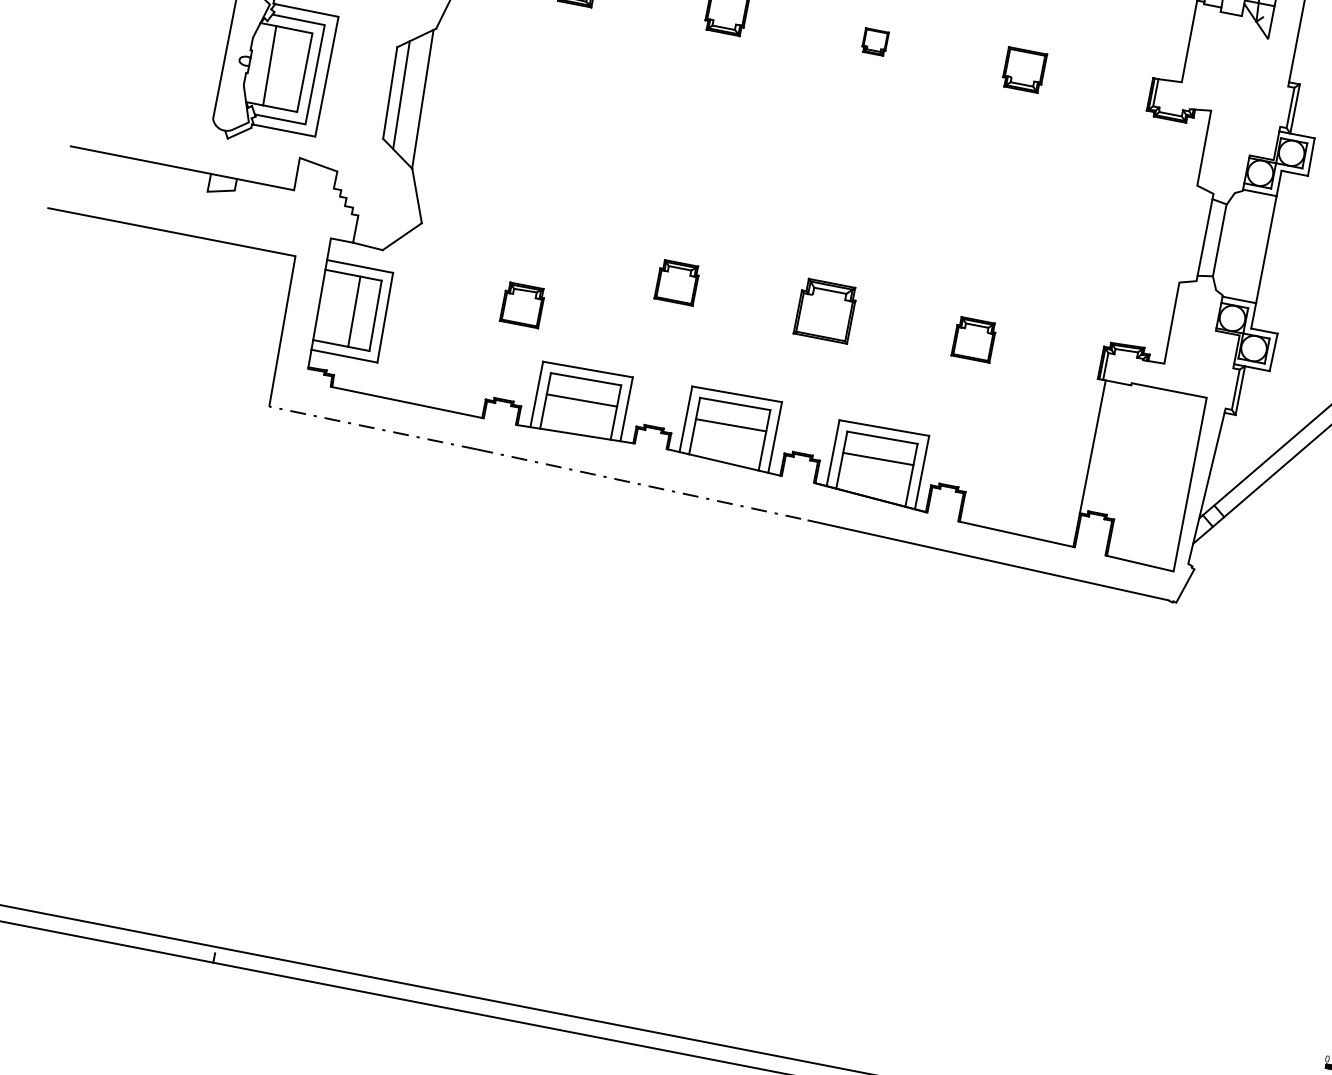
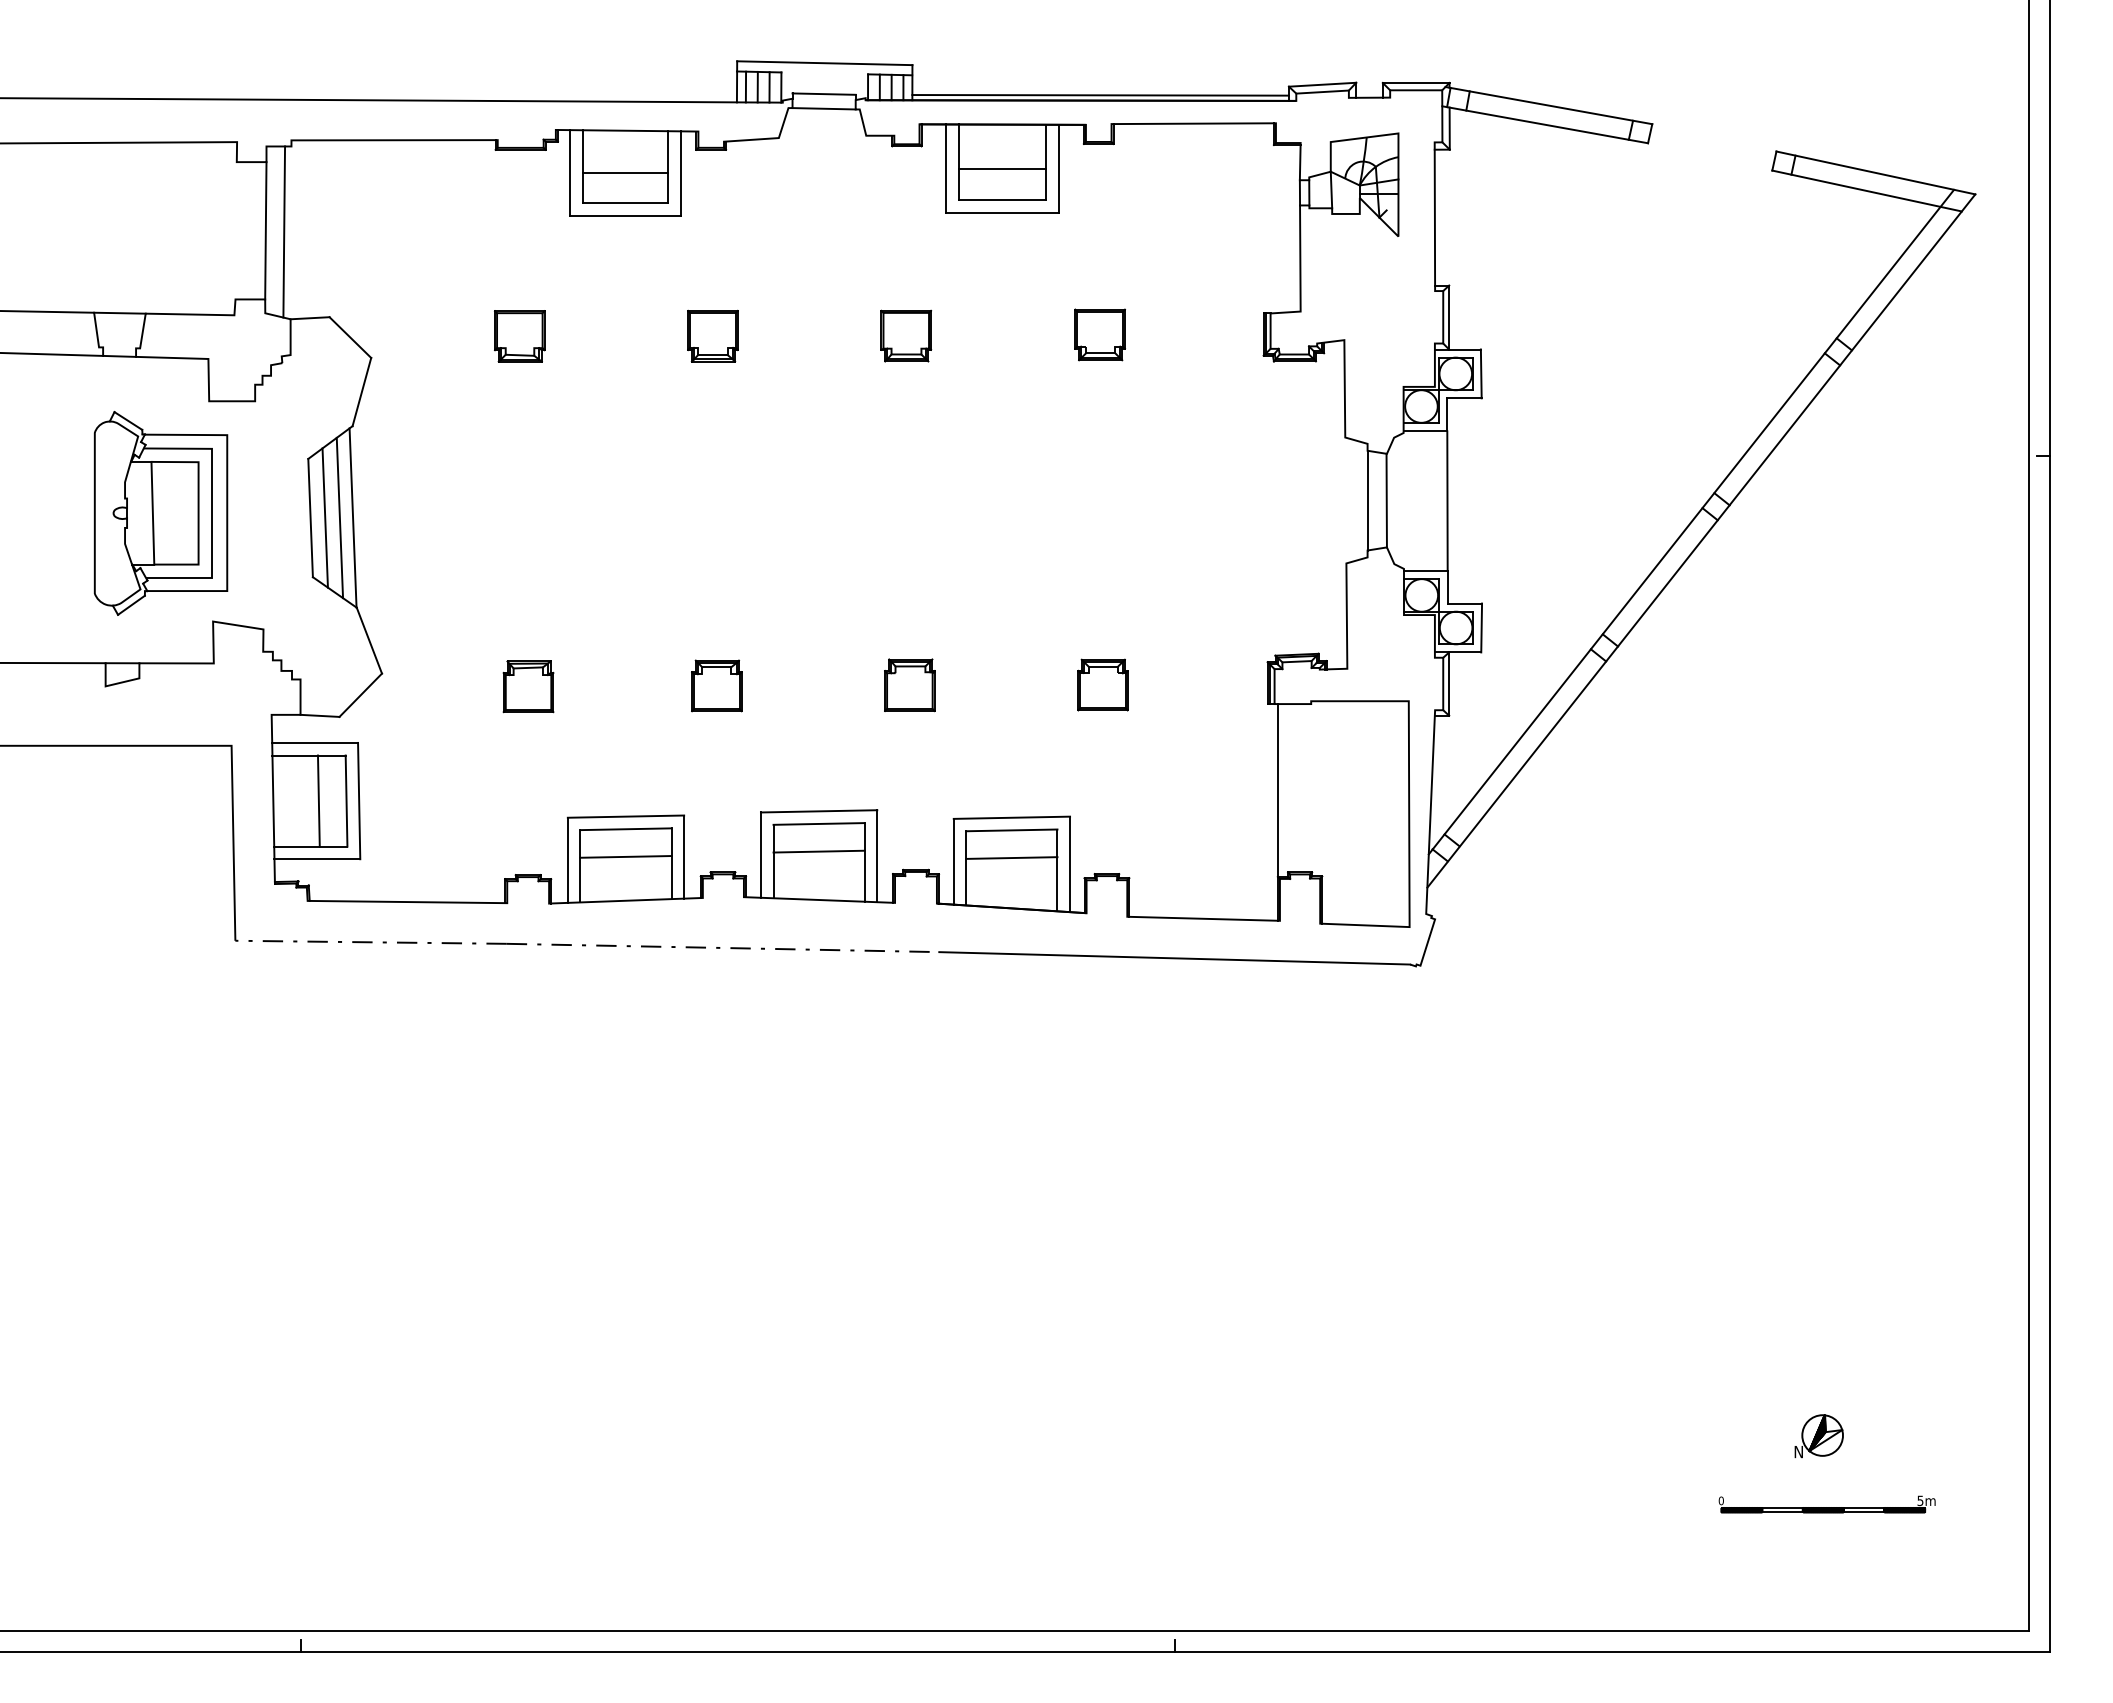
part: (875, 41) -> (906, 335), size x1.67
line: (412, 96) -> (339, 517), added
part: (522, 304) -> (528, 686), moved
part: (825, 311) -> (909, 685), size x0.71

